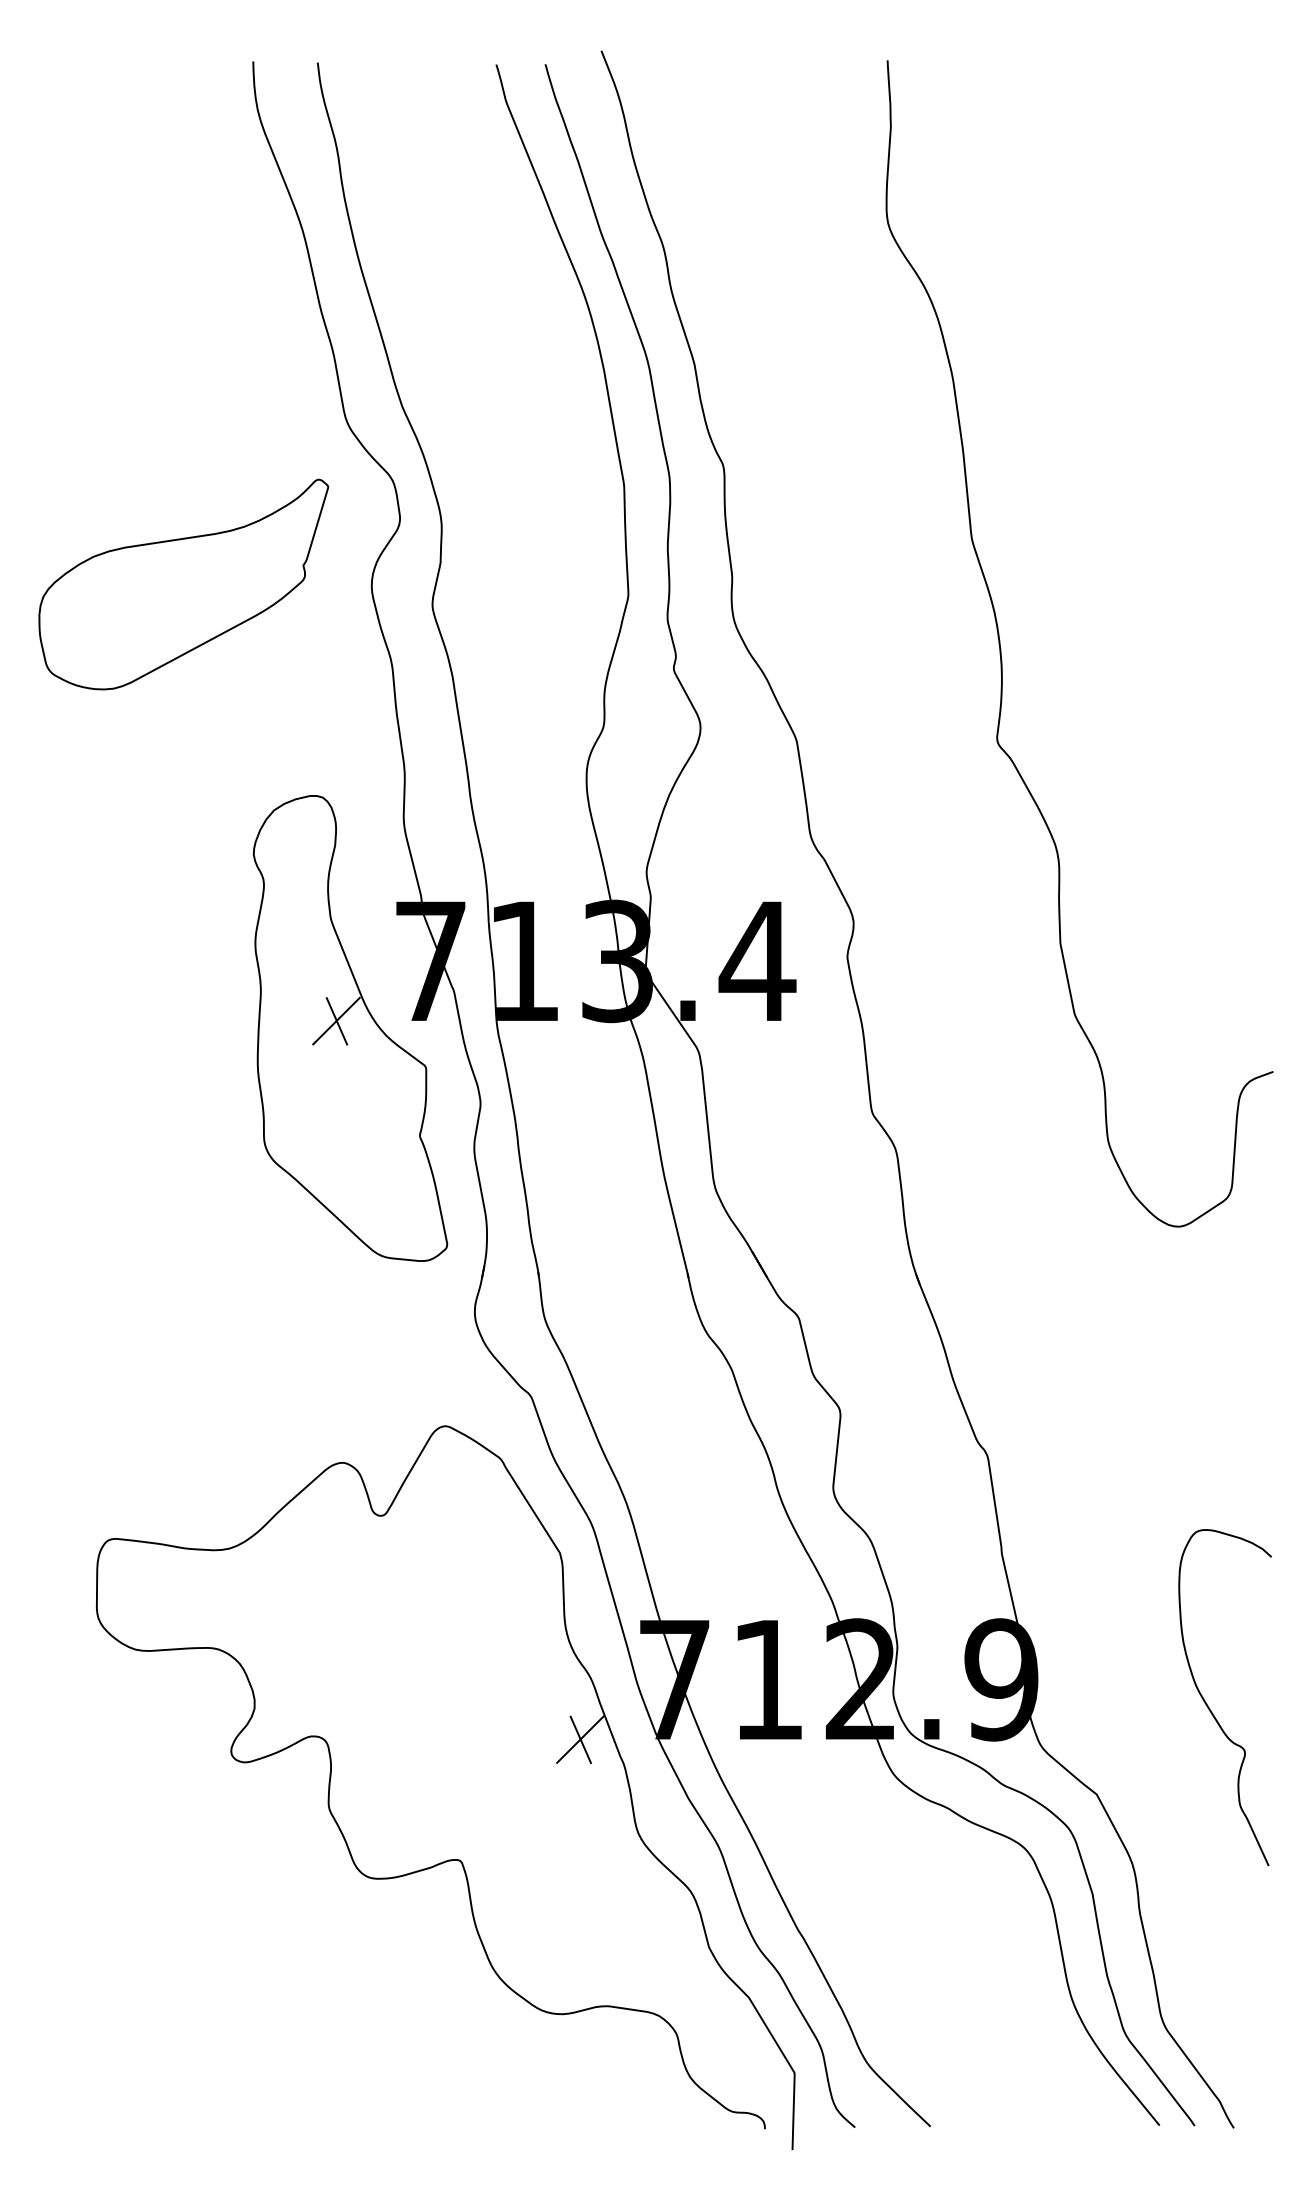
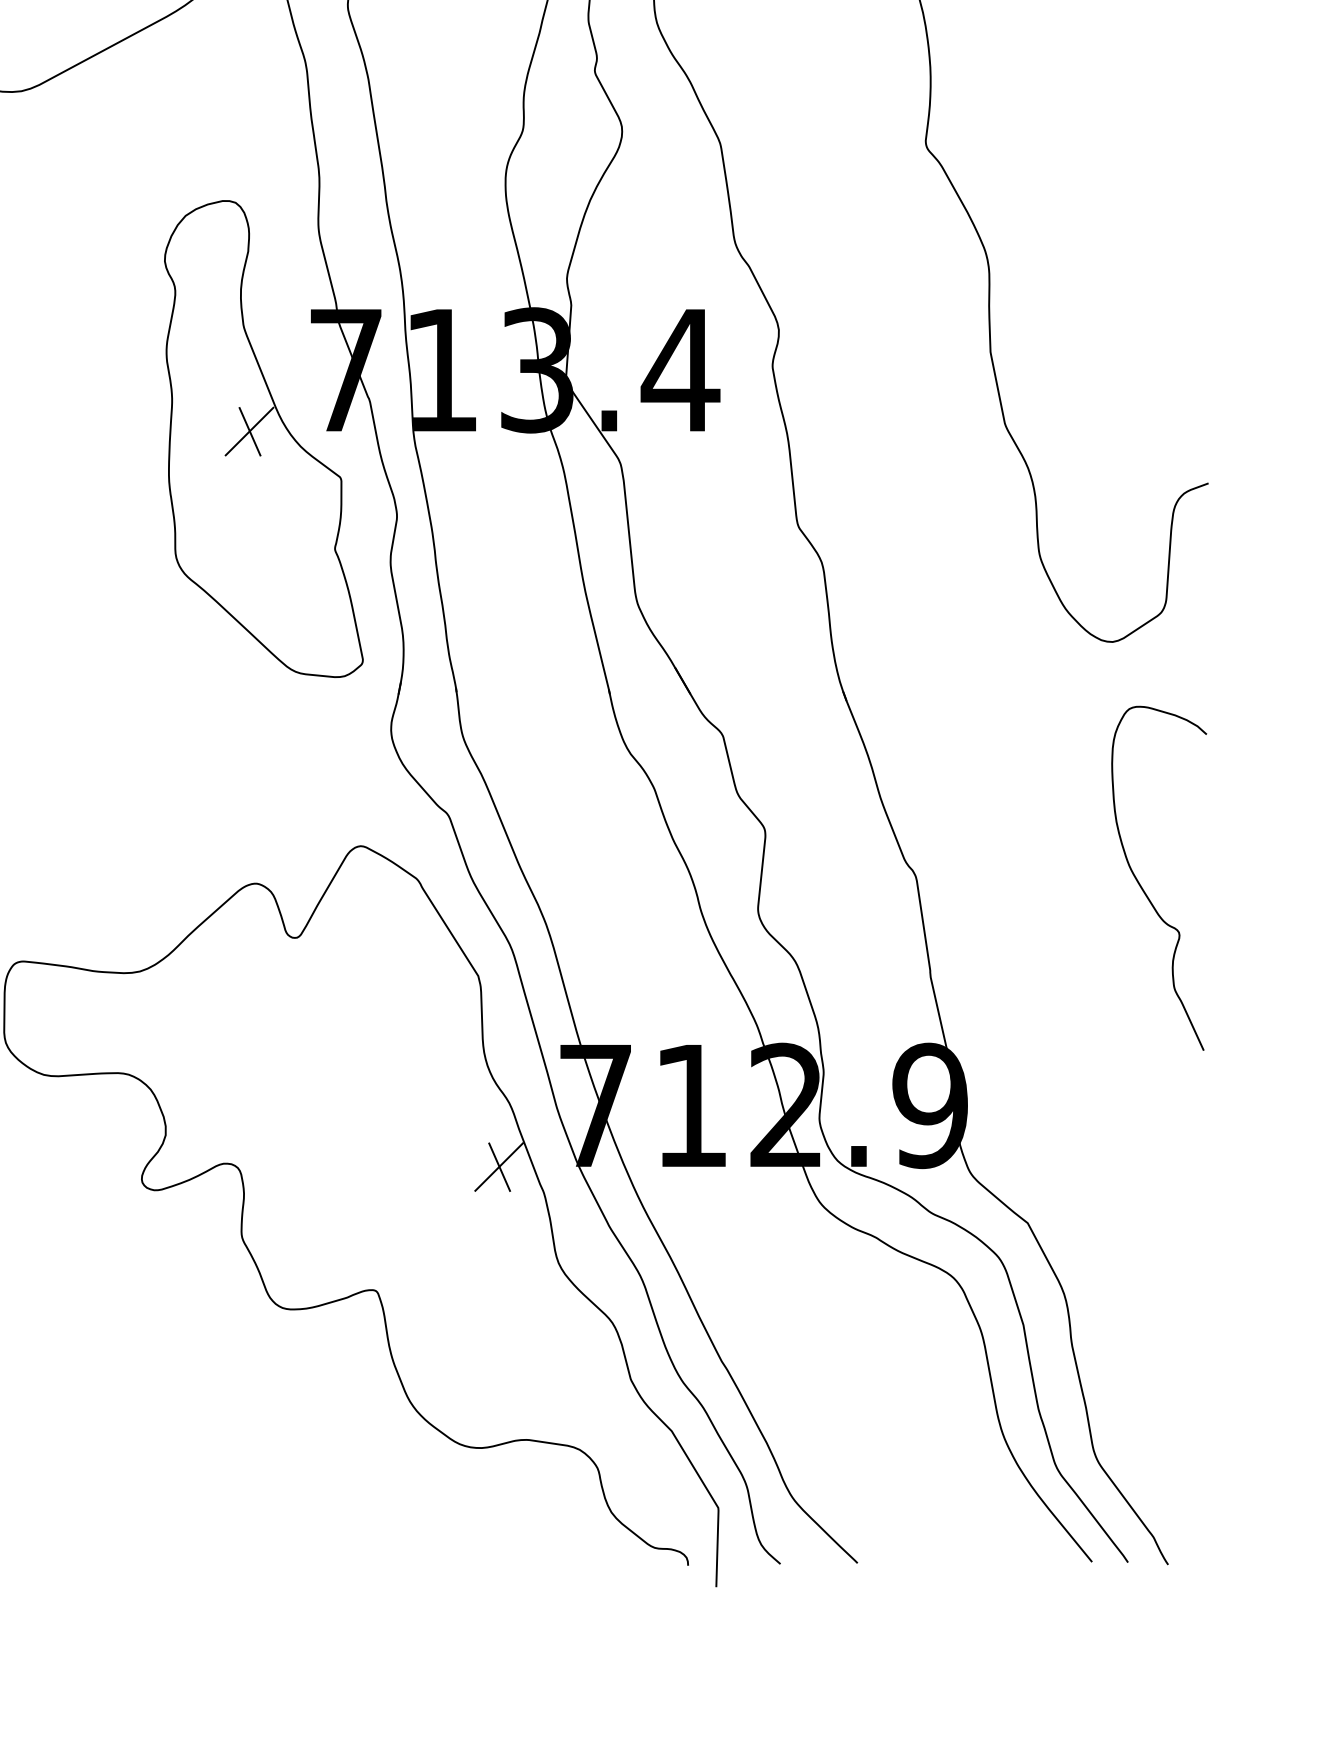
curve: (1208, 1705) -> (1142, 886), moved

